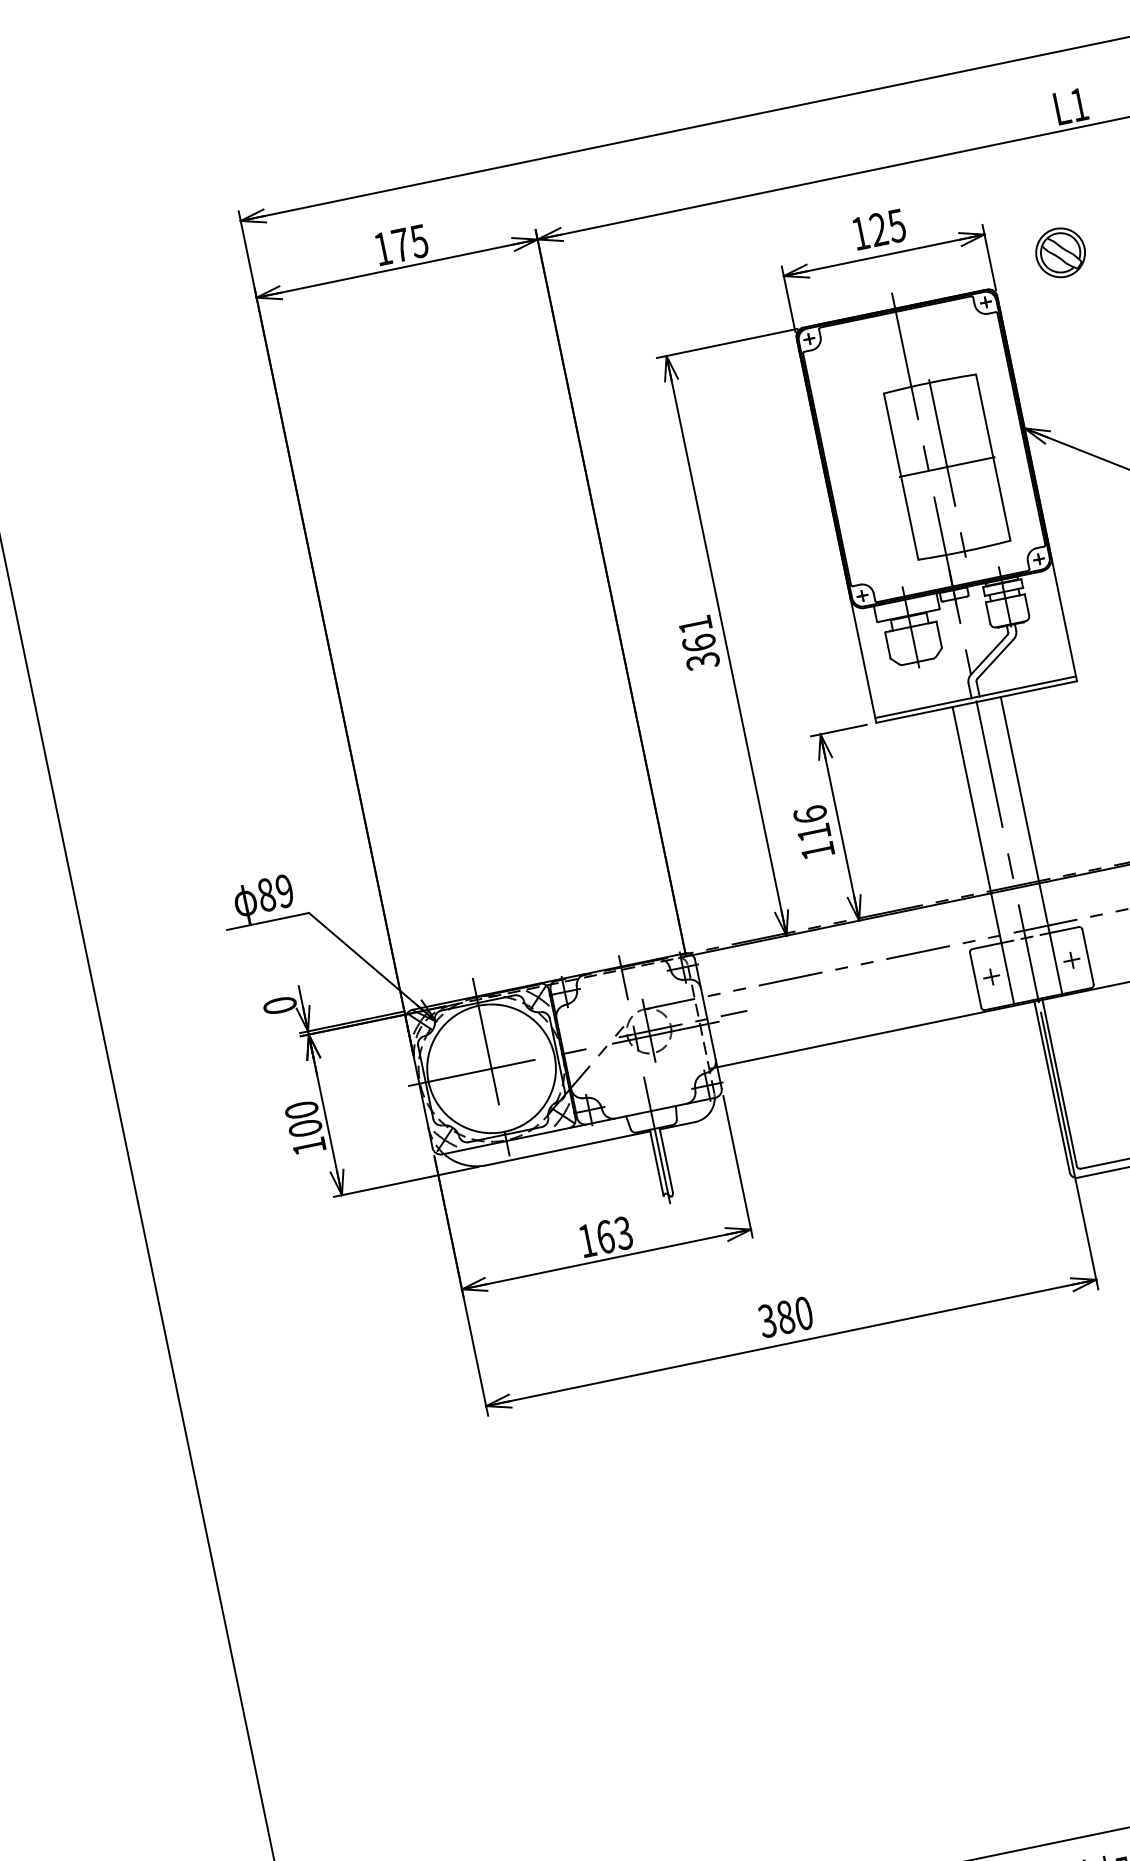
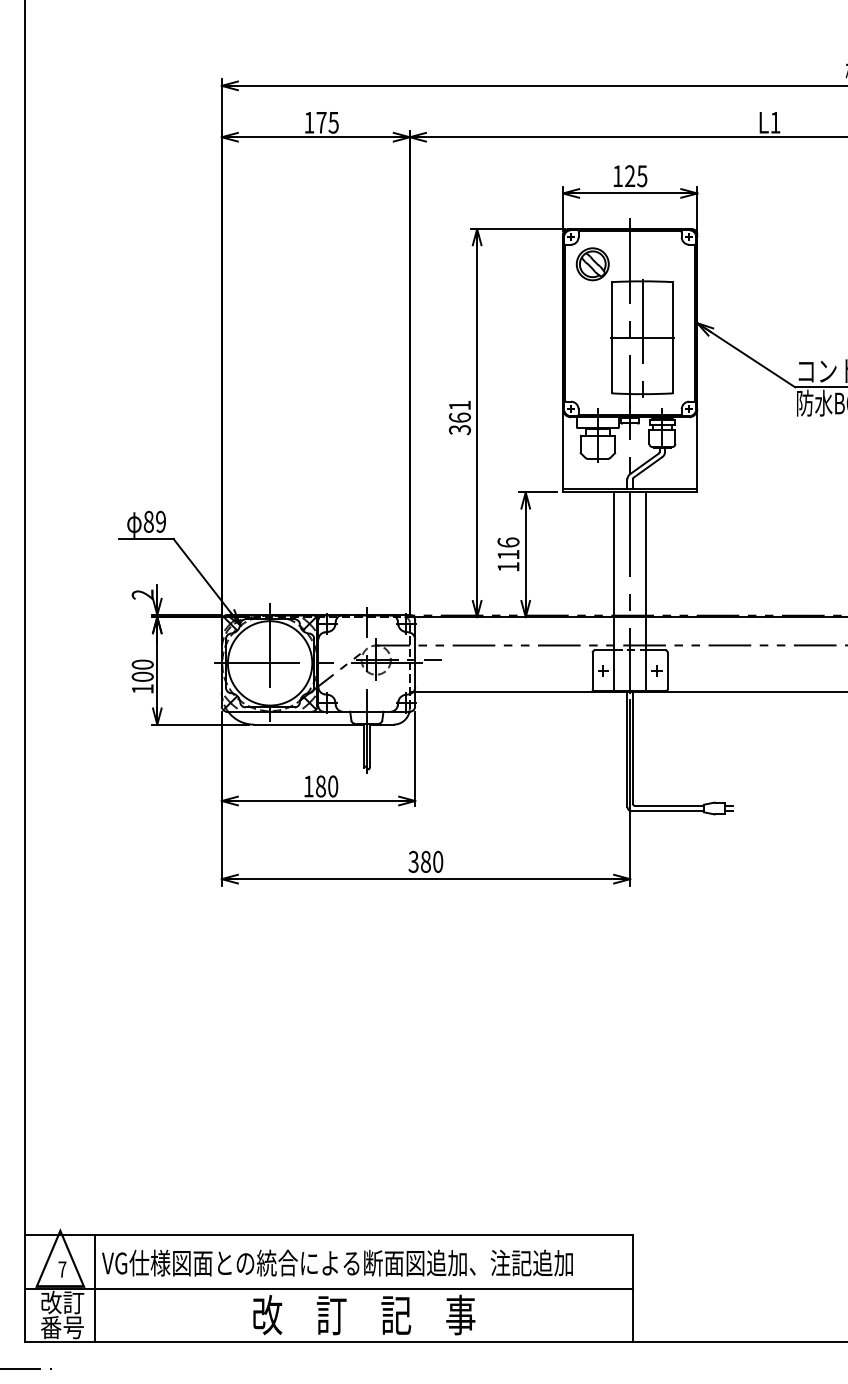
part: (1060, 253) -> (592, 264), moved
text: (279, 1005) -> (142, 594), 0 -> 2
text: (615, 1235) -> (327, 786), 163 -> 180

